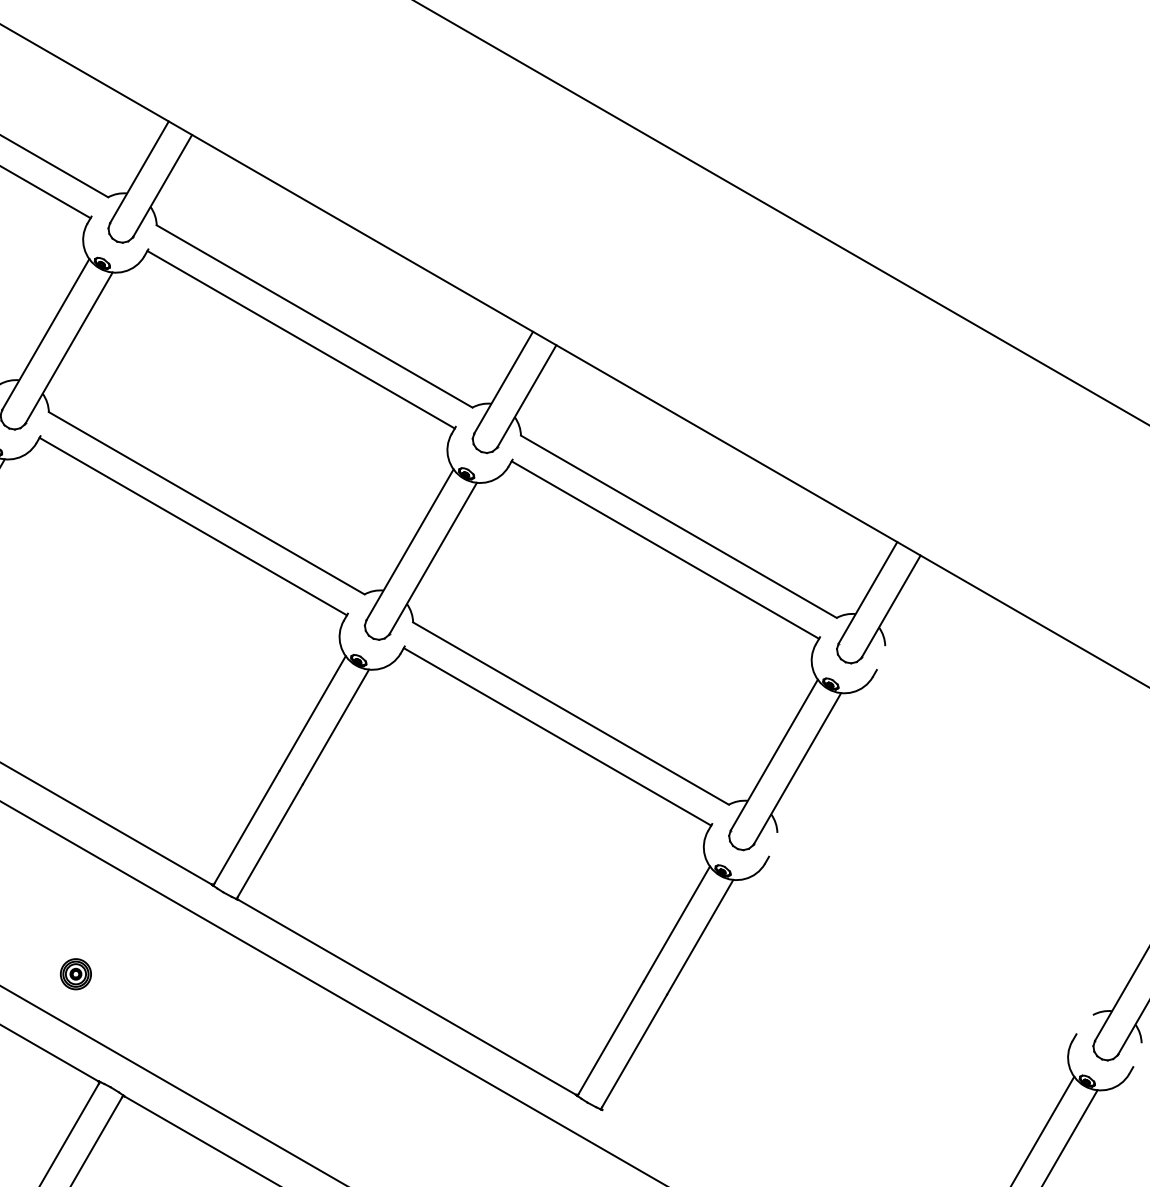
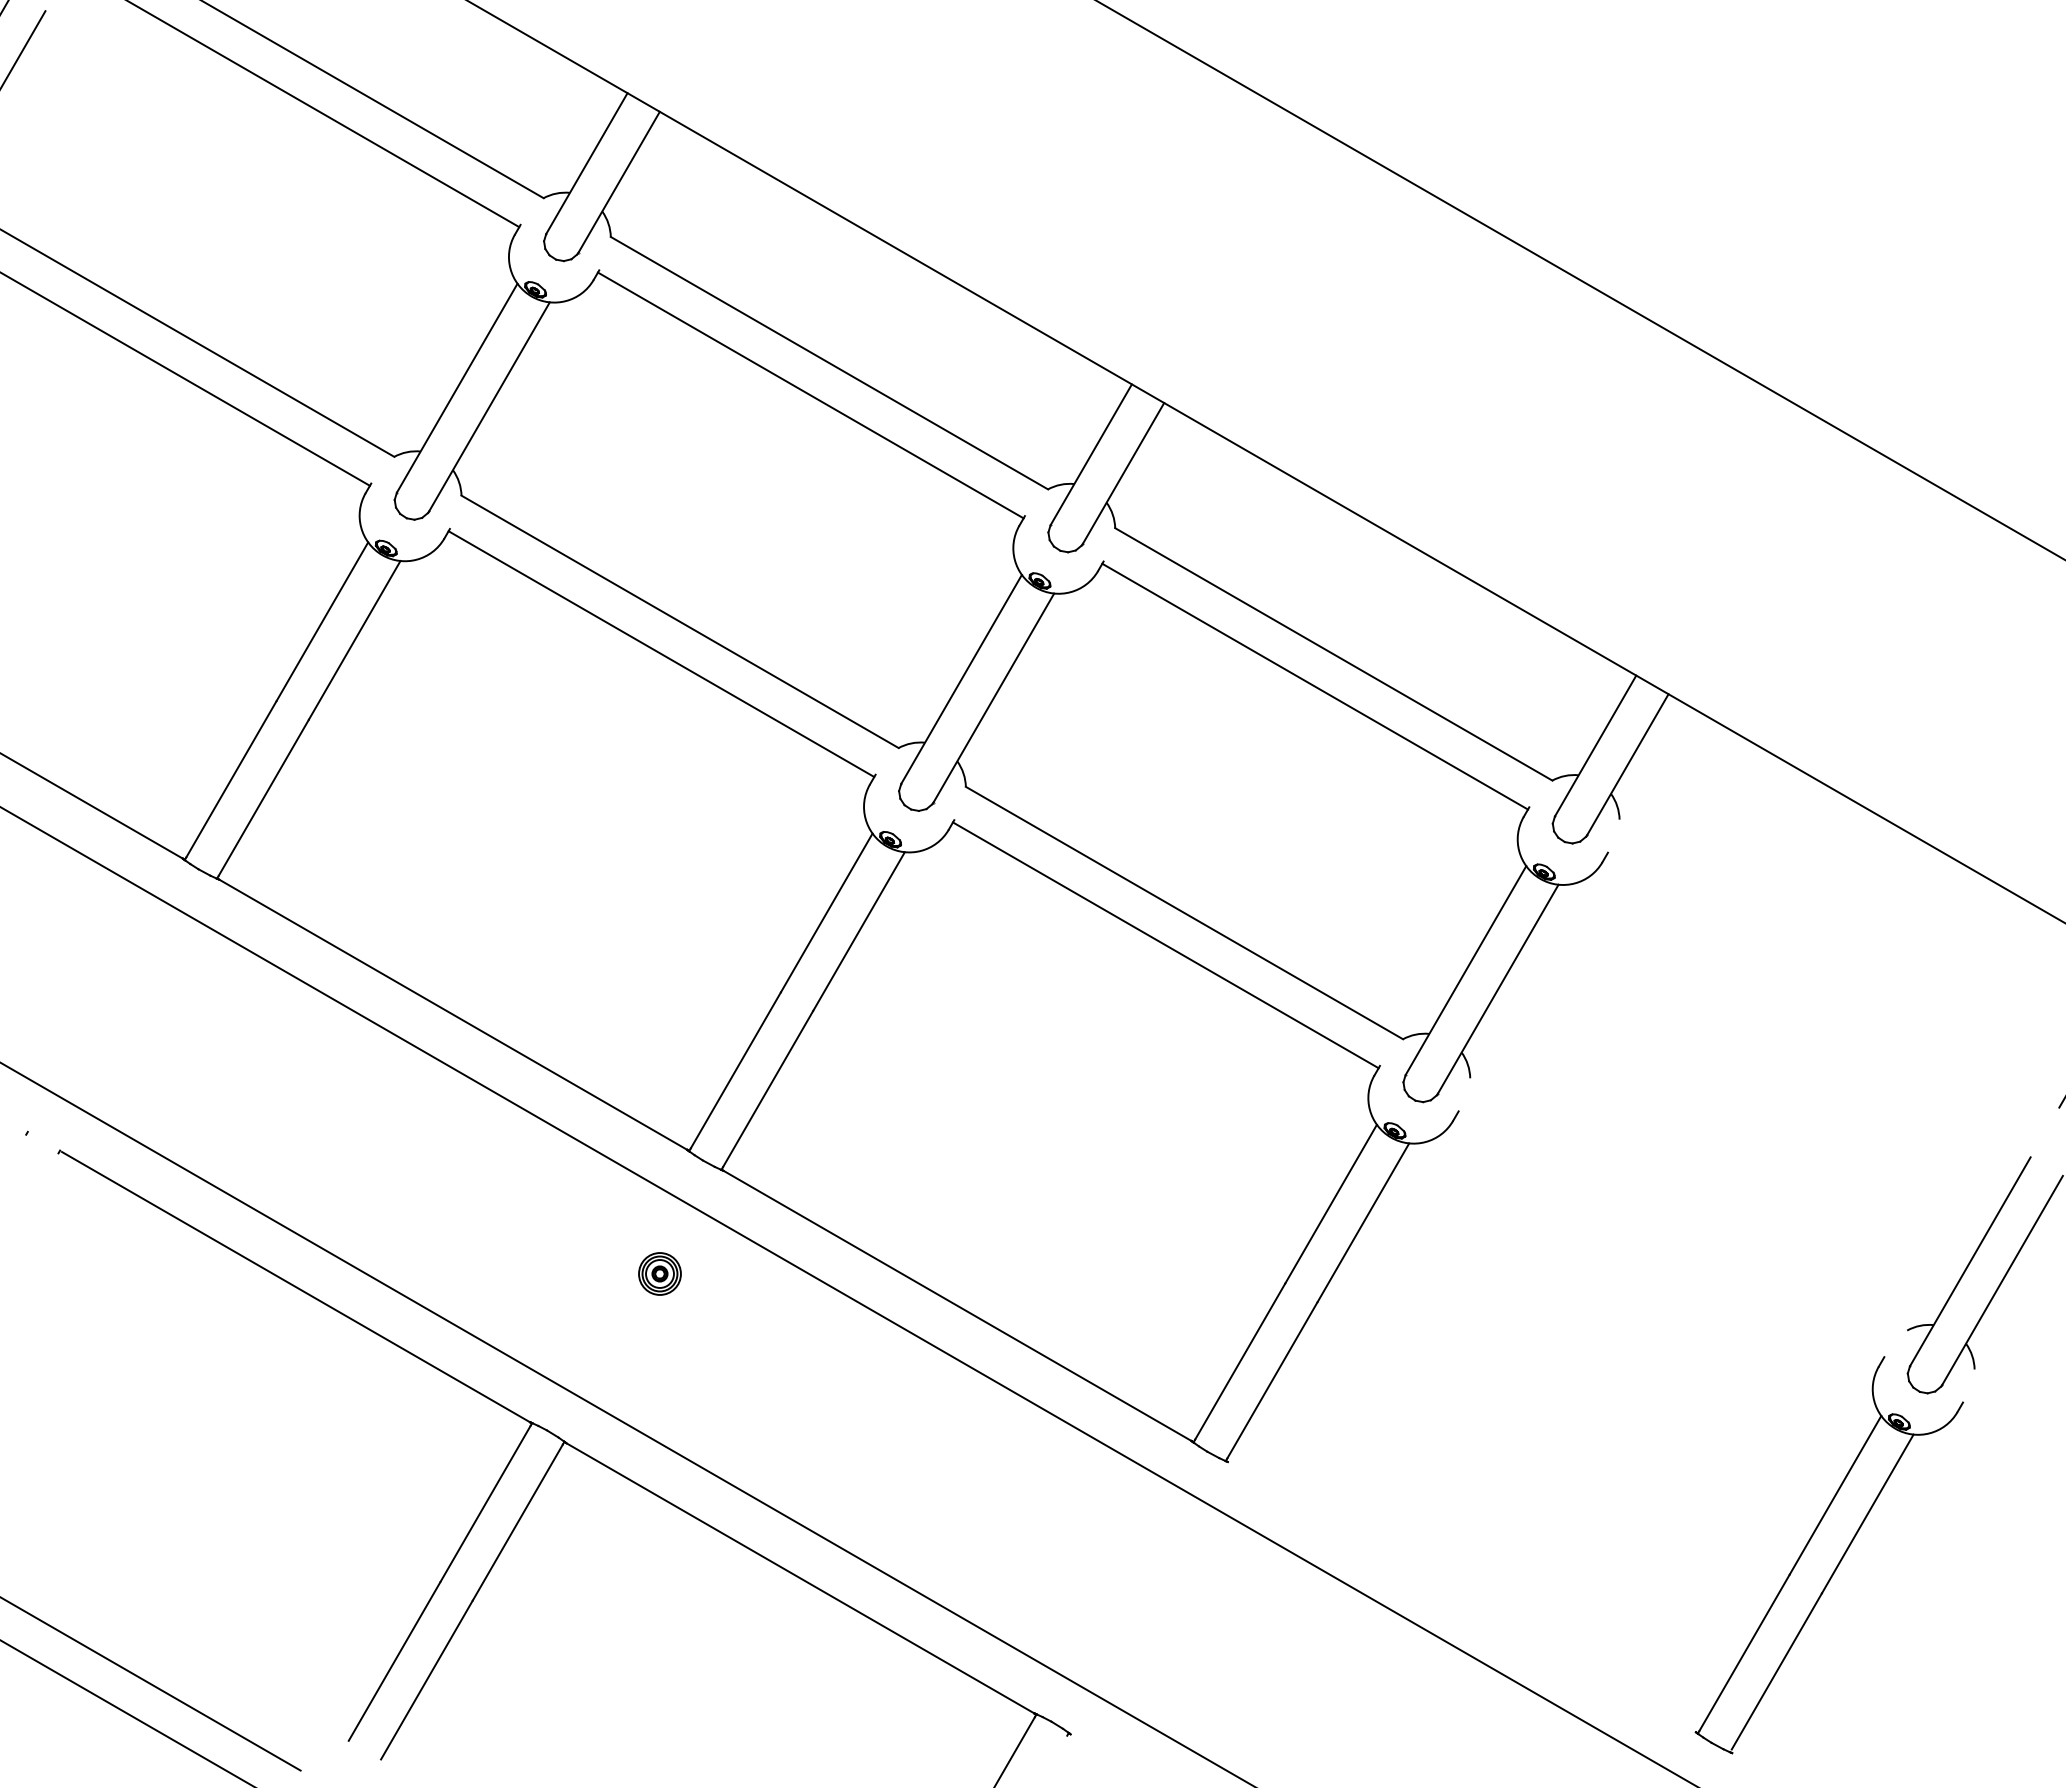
part: (75, 973) -> (659, 1273), moved

